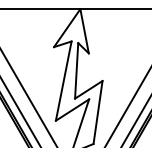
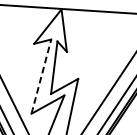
line: (63, 80) -> (41, 76), solid -> dashed

